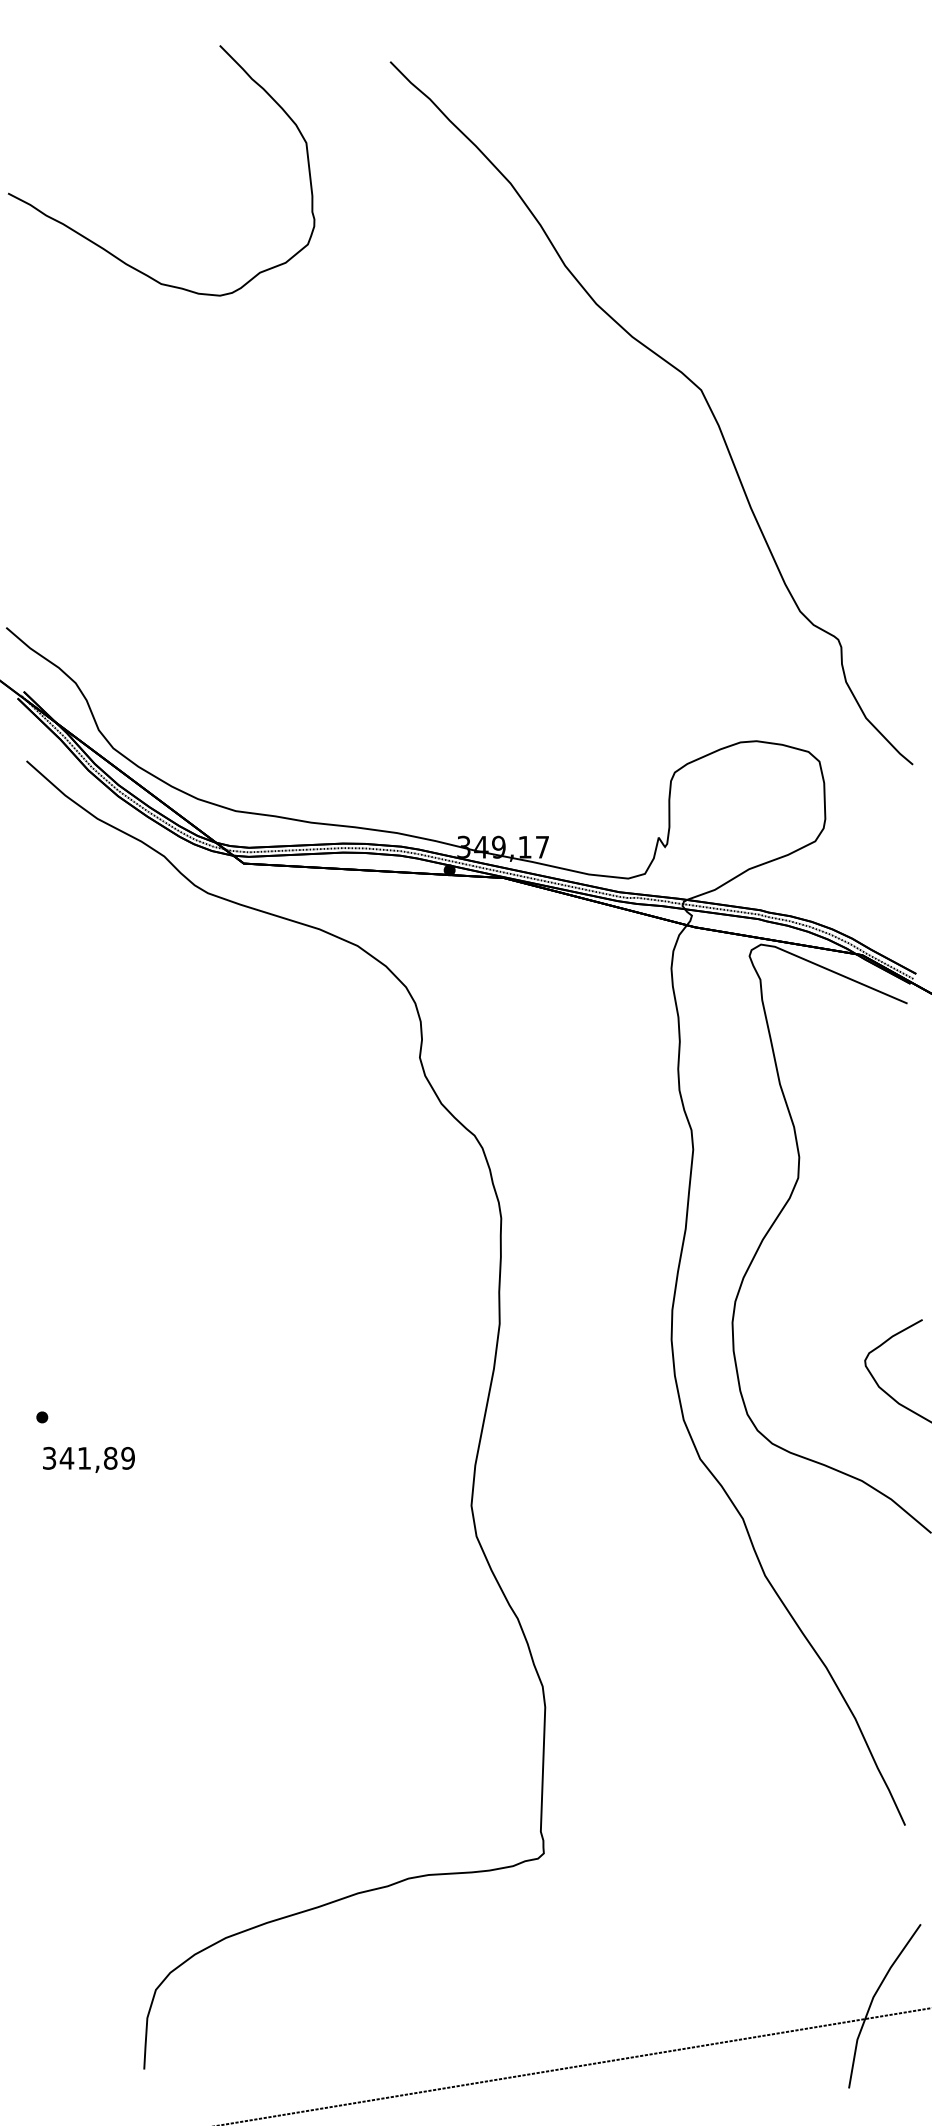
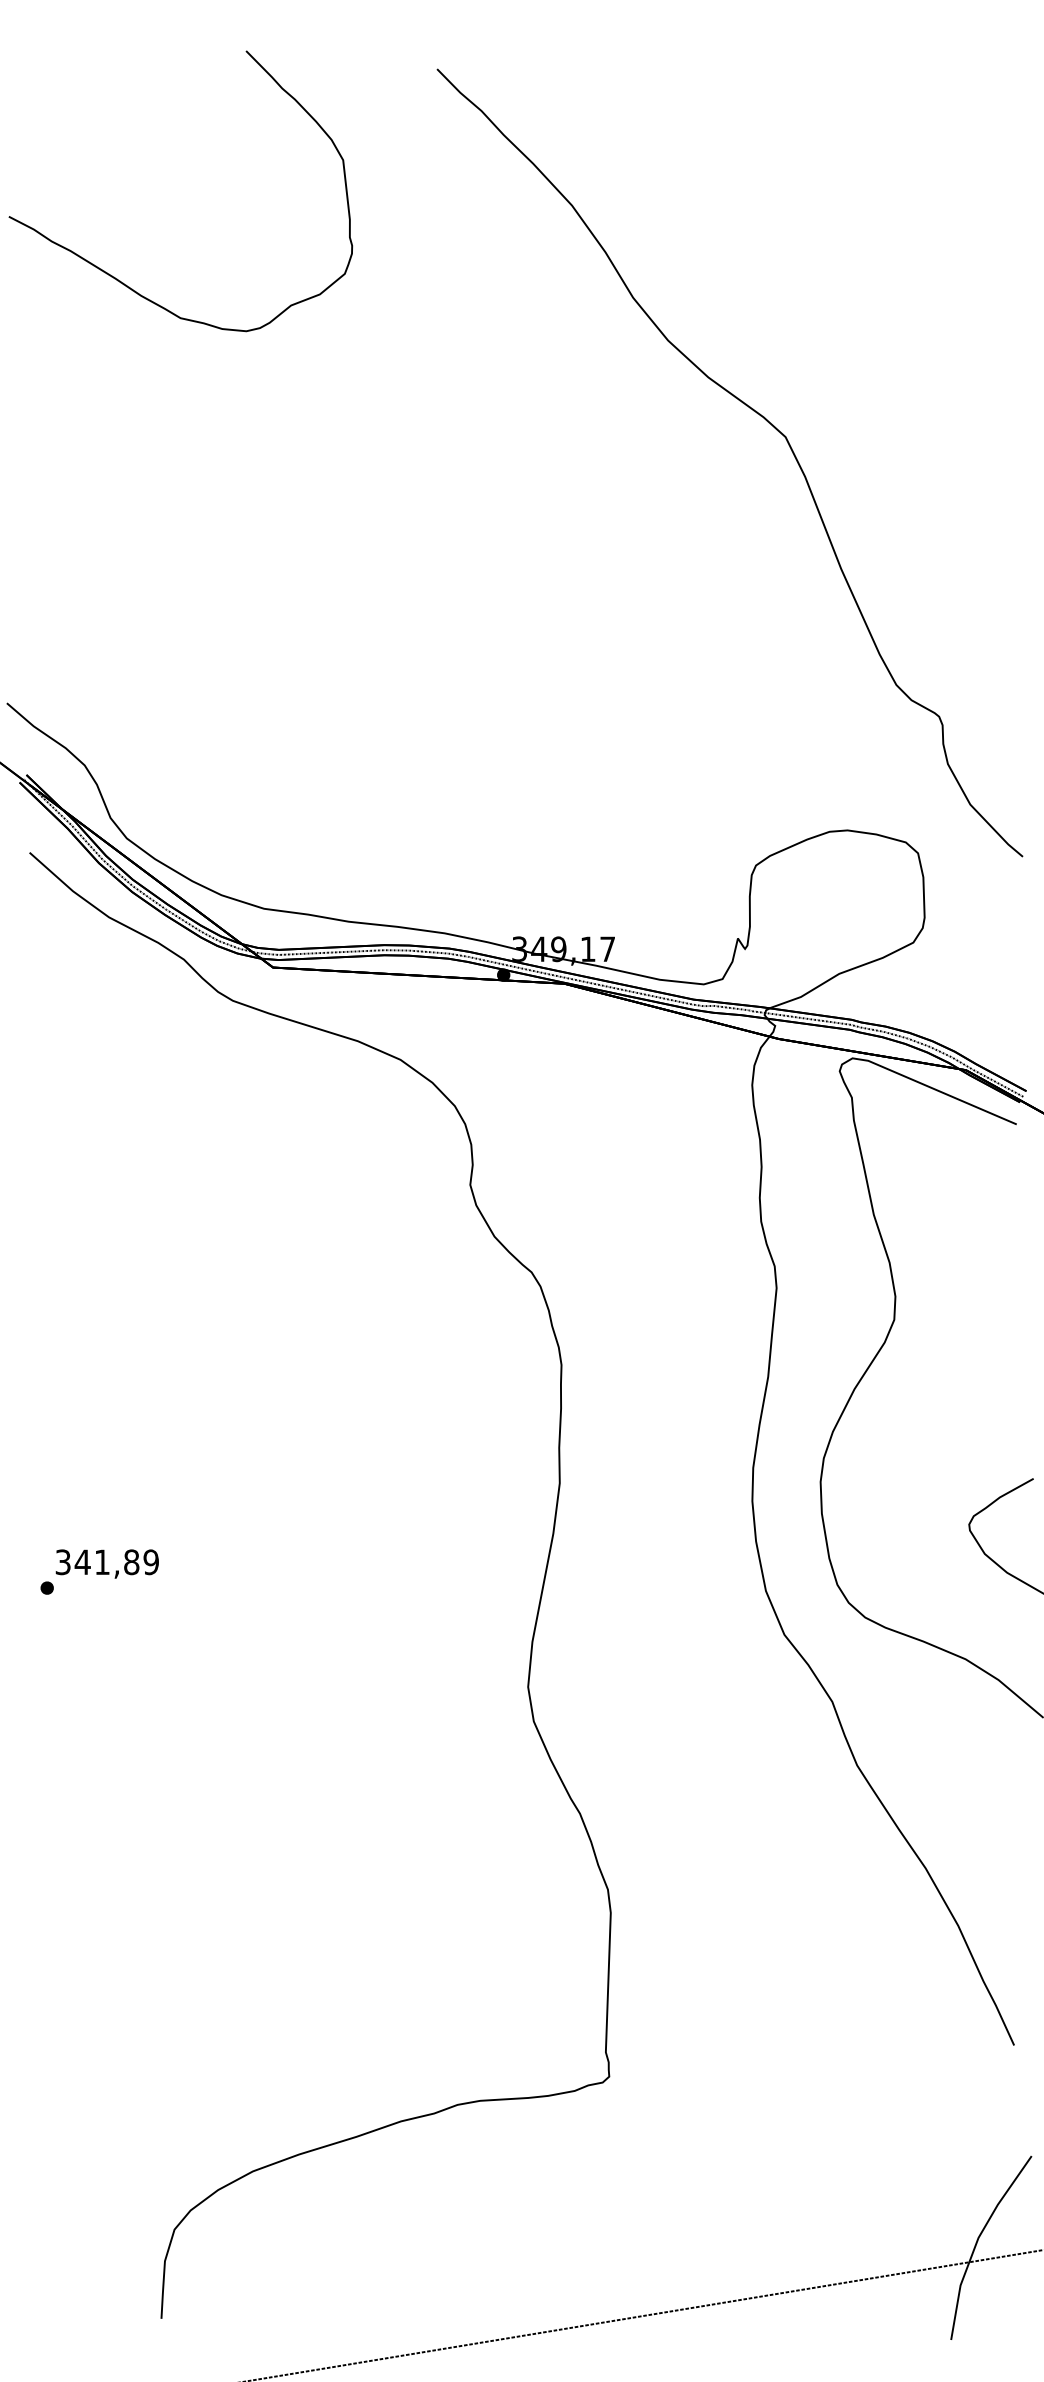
text: (88, 1459) -> (106, 1563), moved

